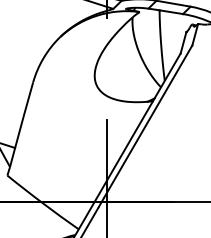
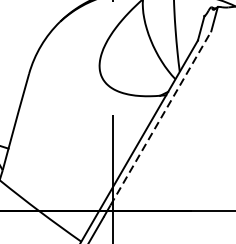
line: (148, 121) -> (161, 118), solid -> dashed

